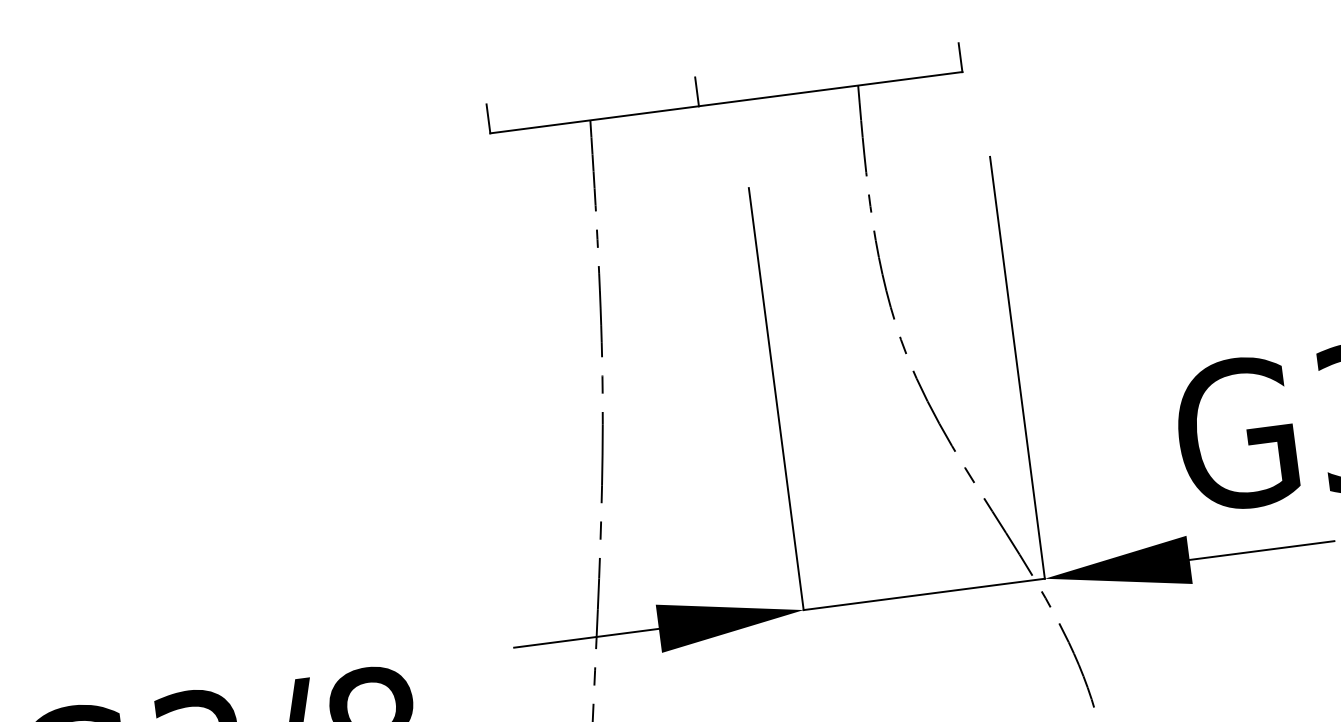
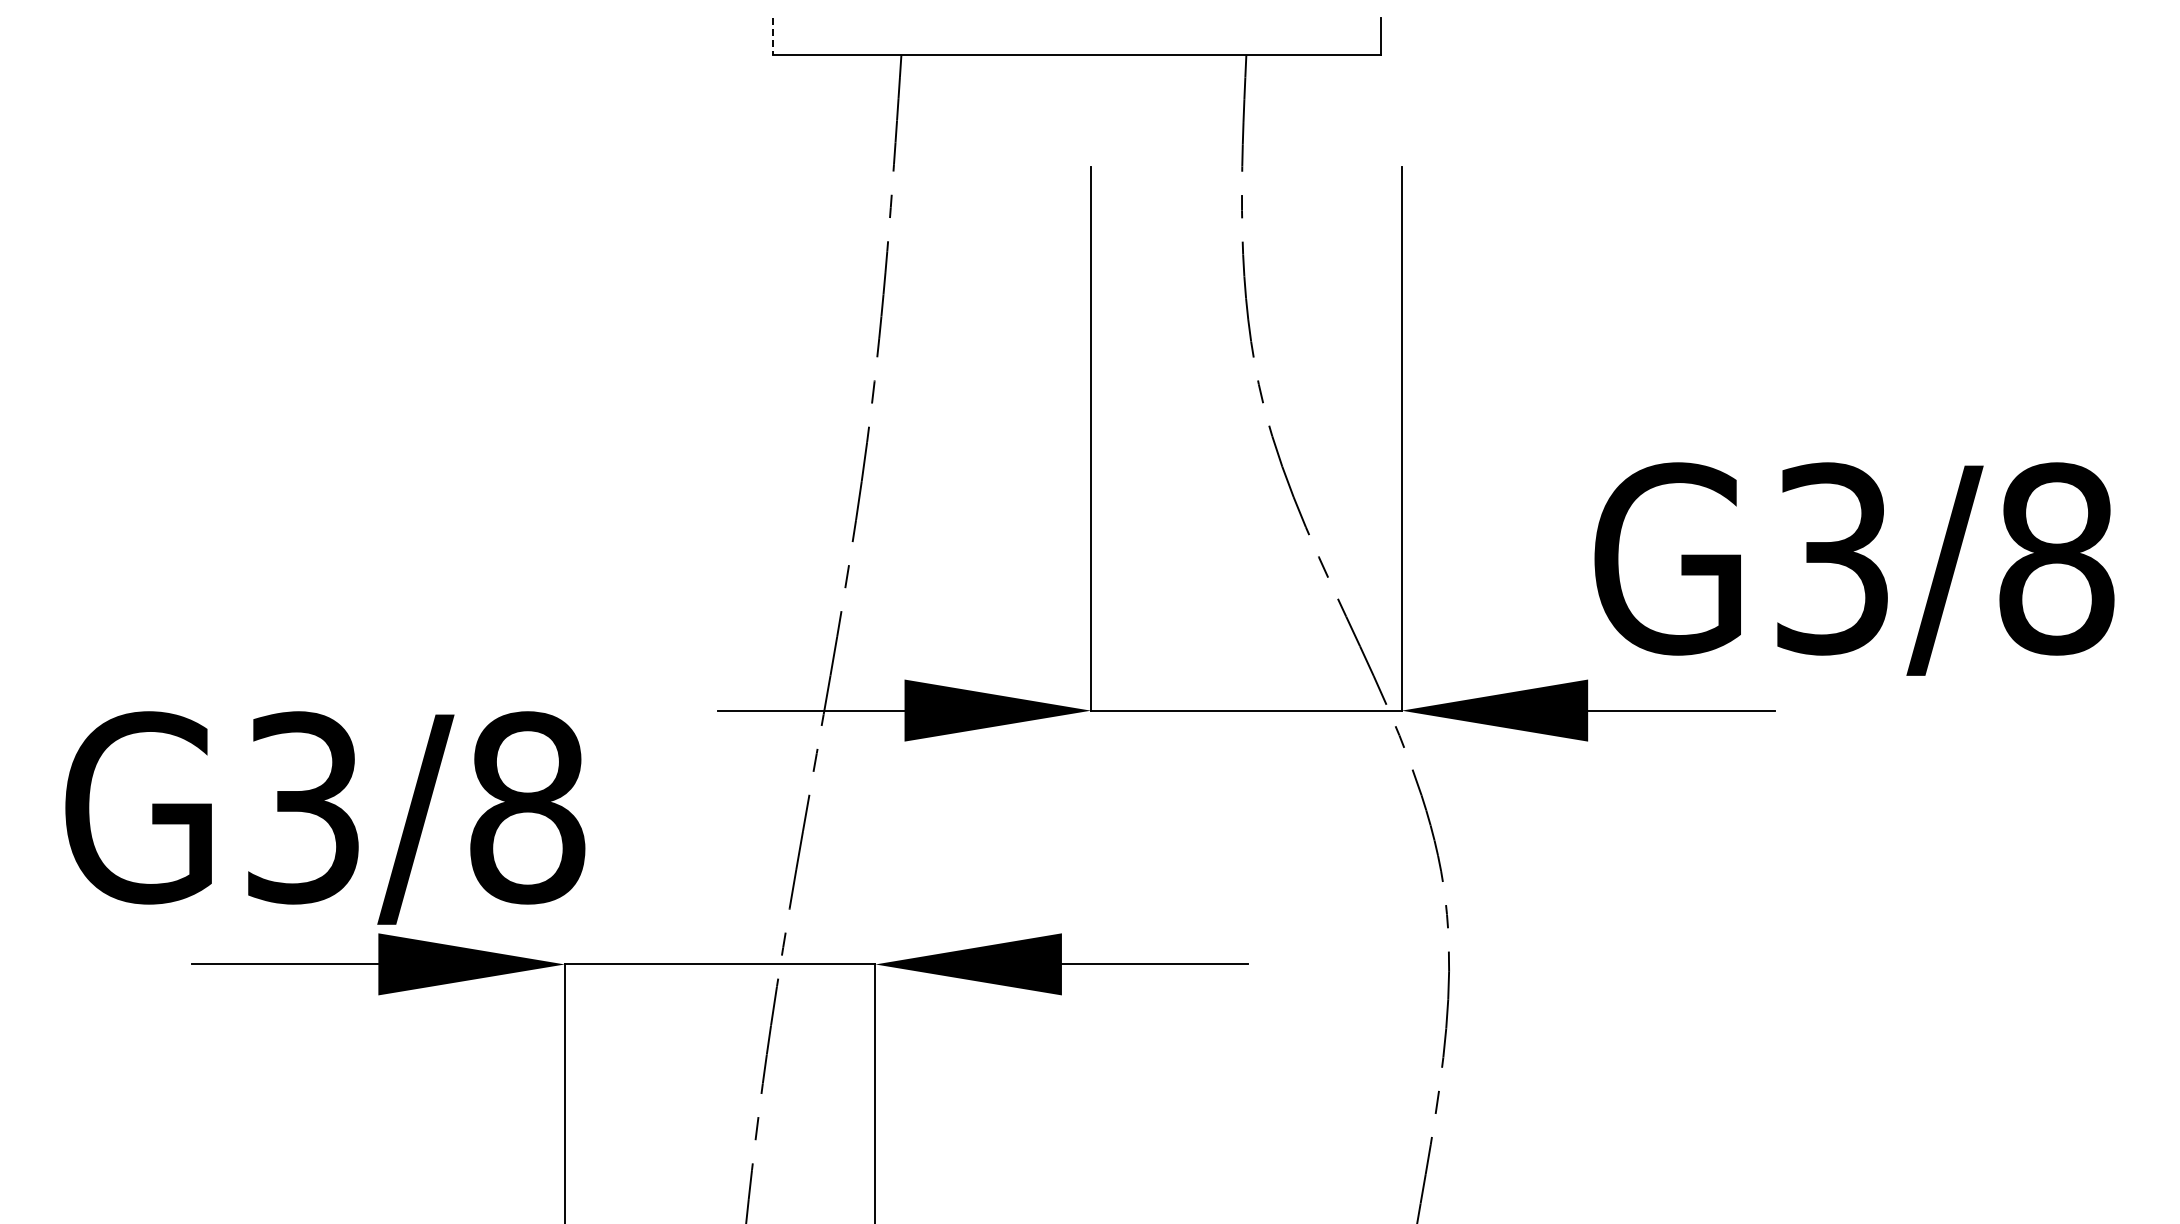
line: (697, 91) -> (1041, 36), removed
line: (488, 118) -> (772, 36), solid -> dashed

